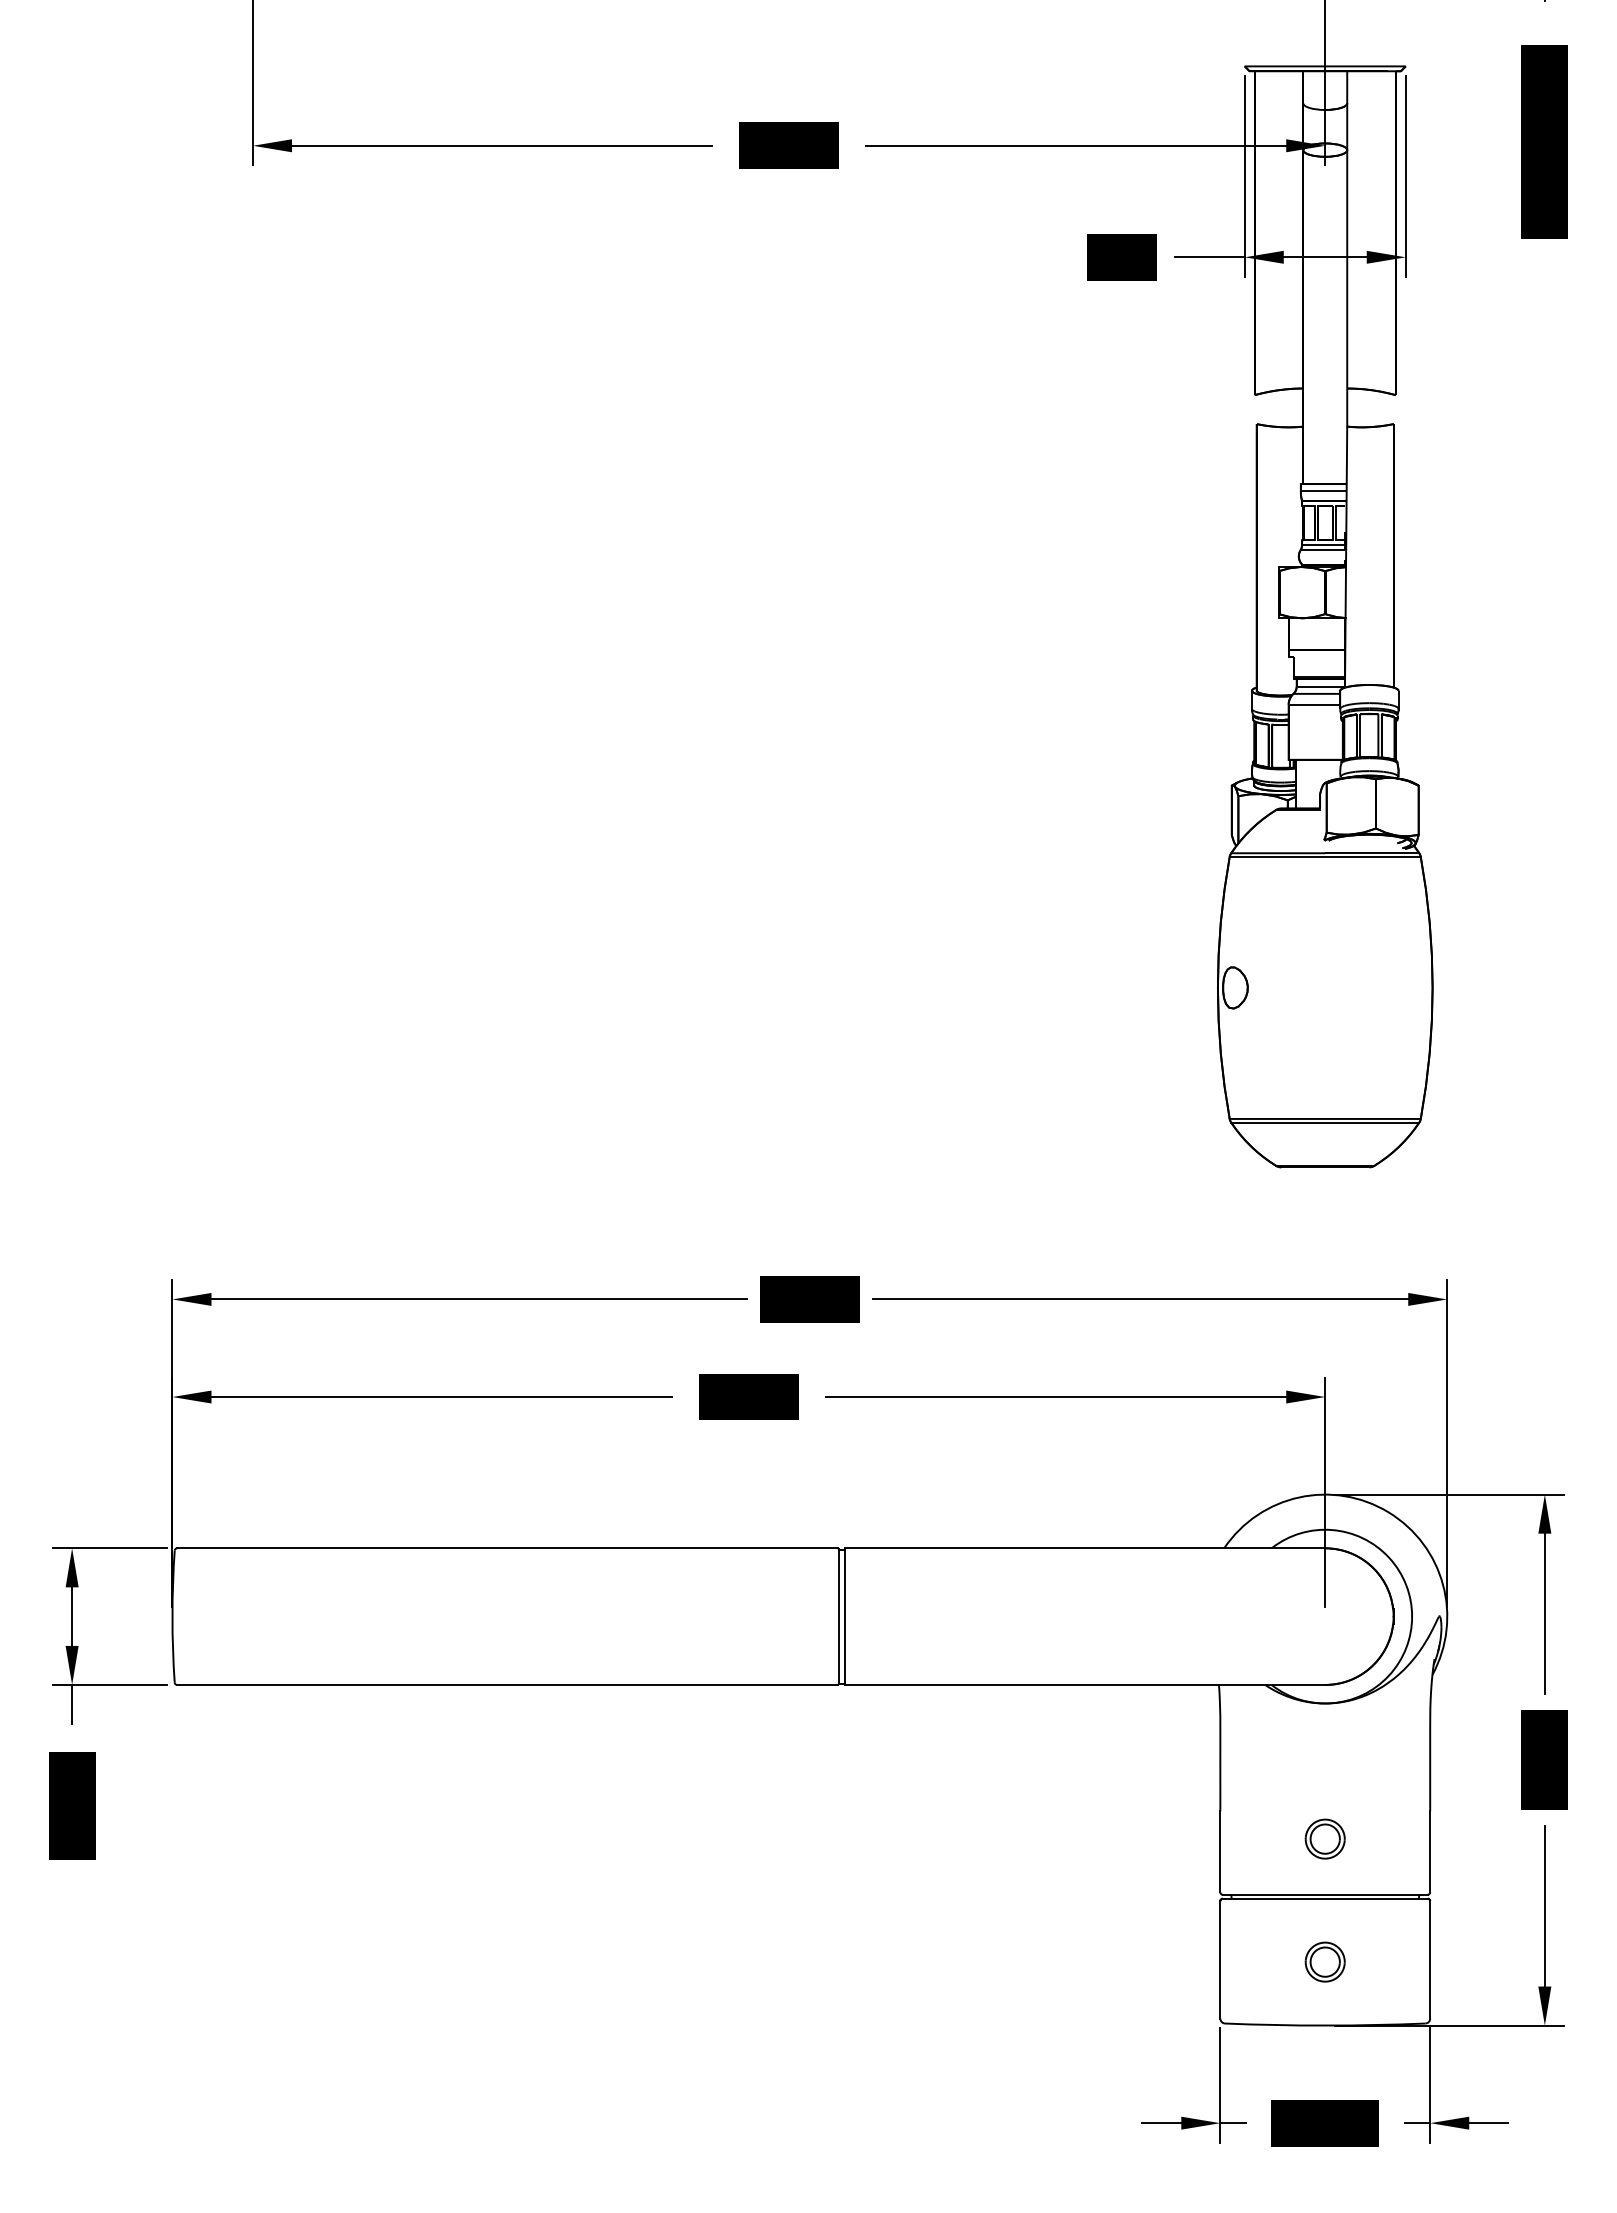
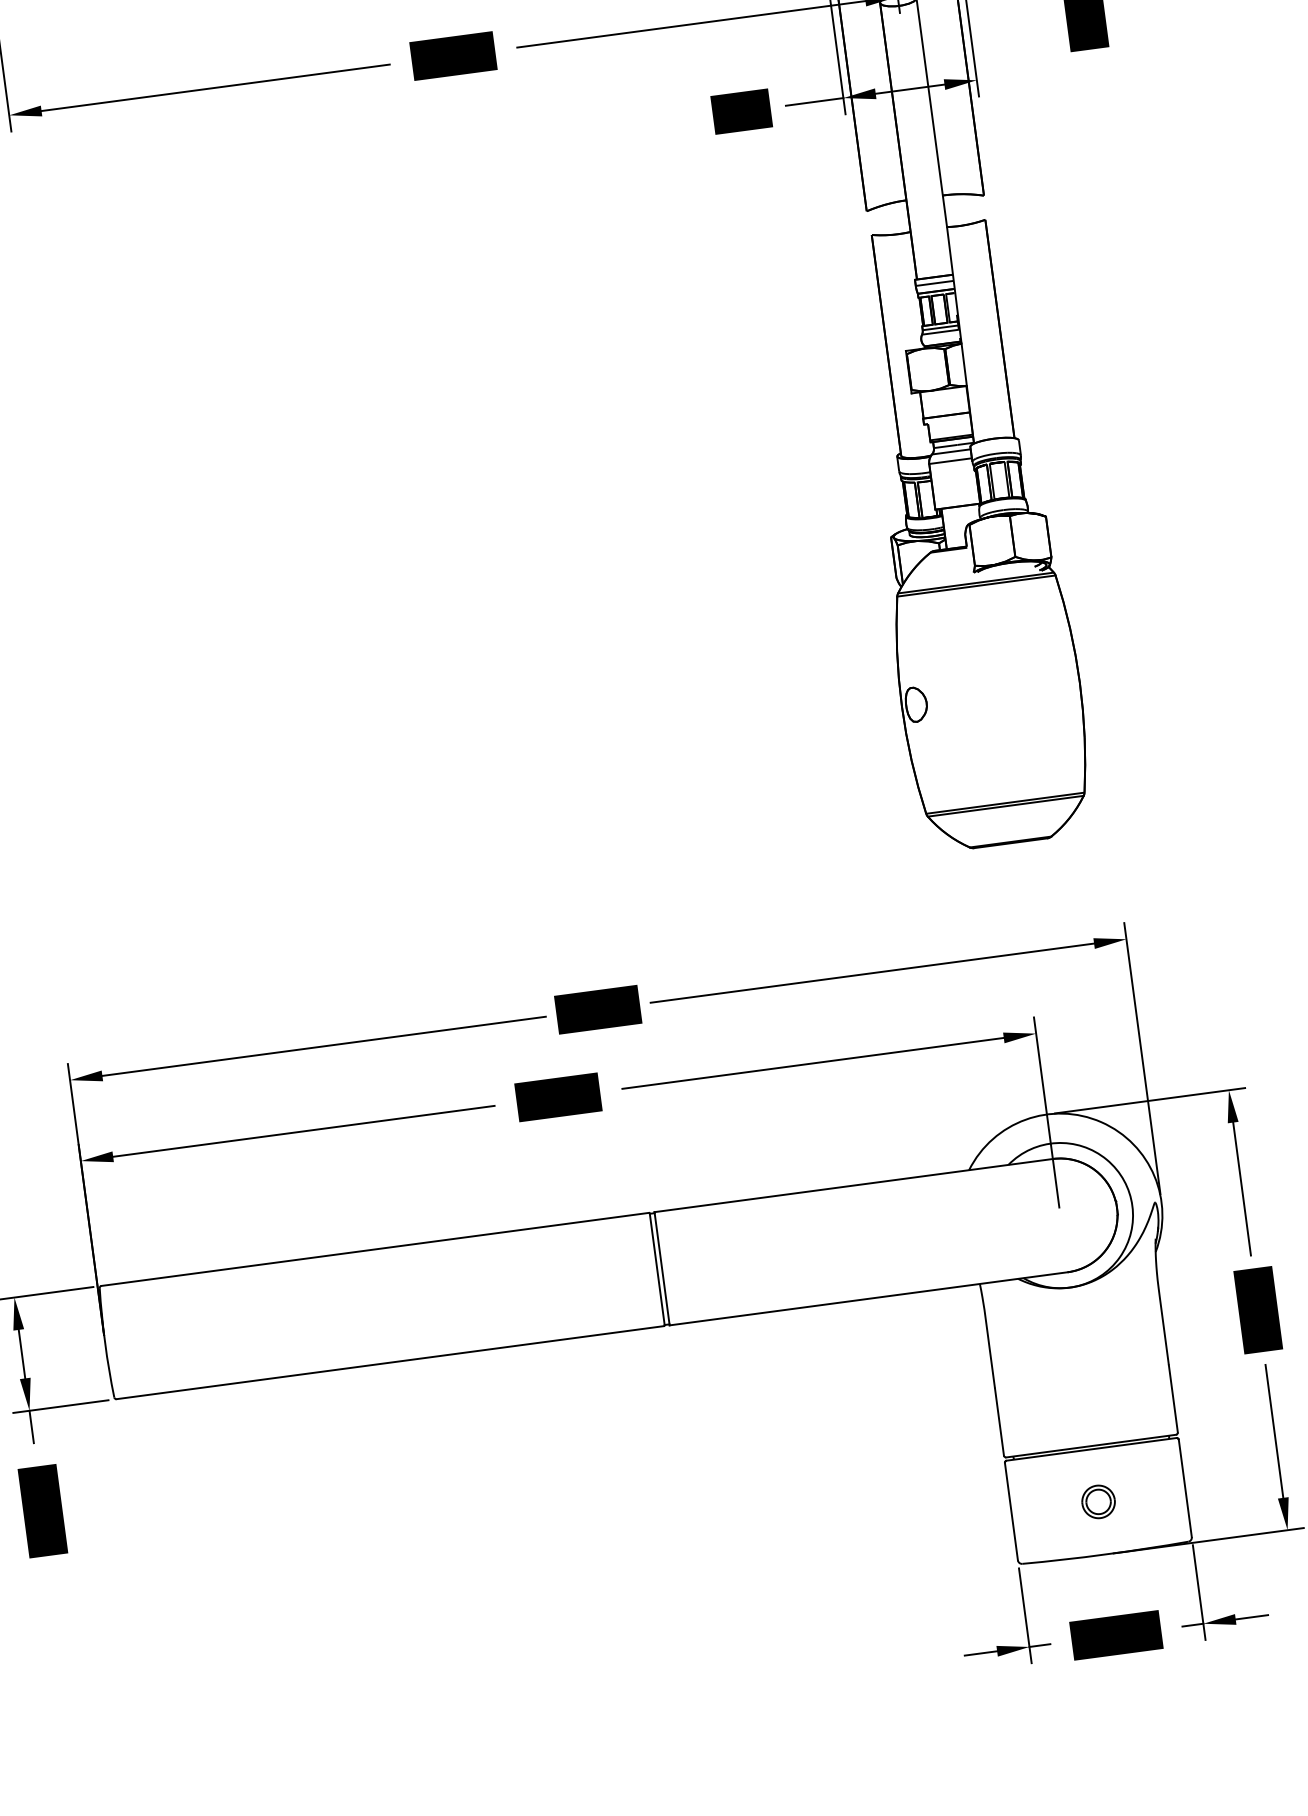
part: (1324, 1838) -> (1084, 1399), removed

